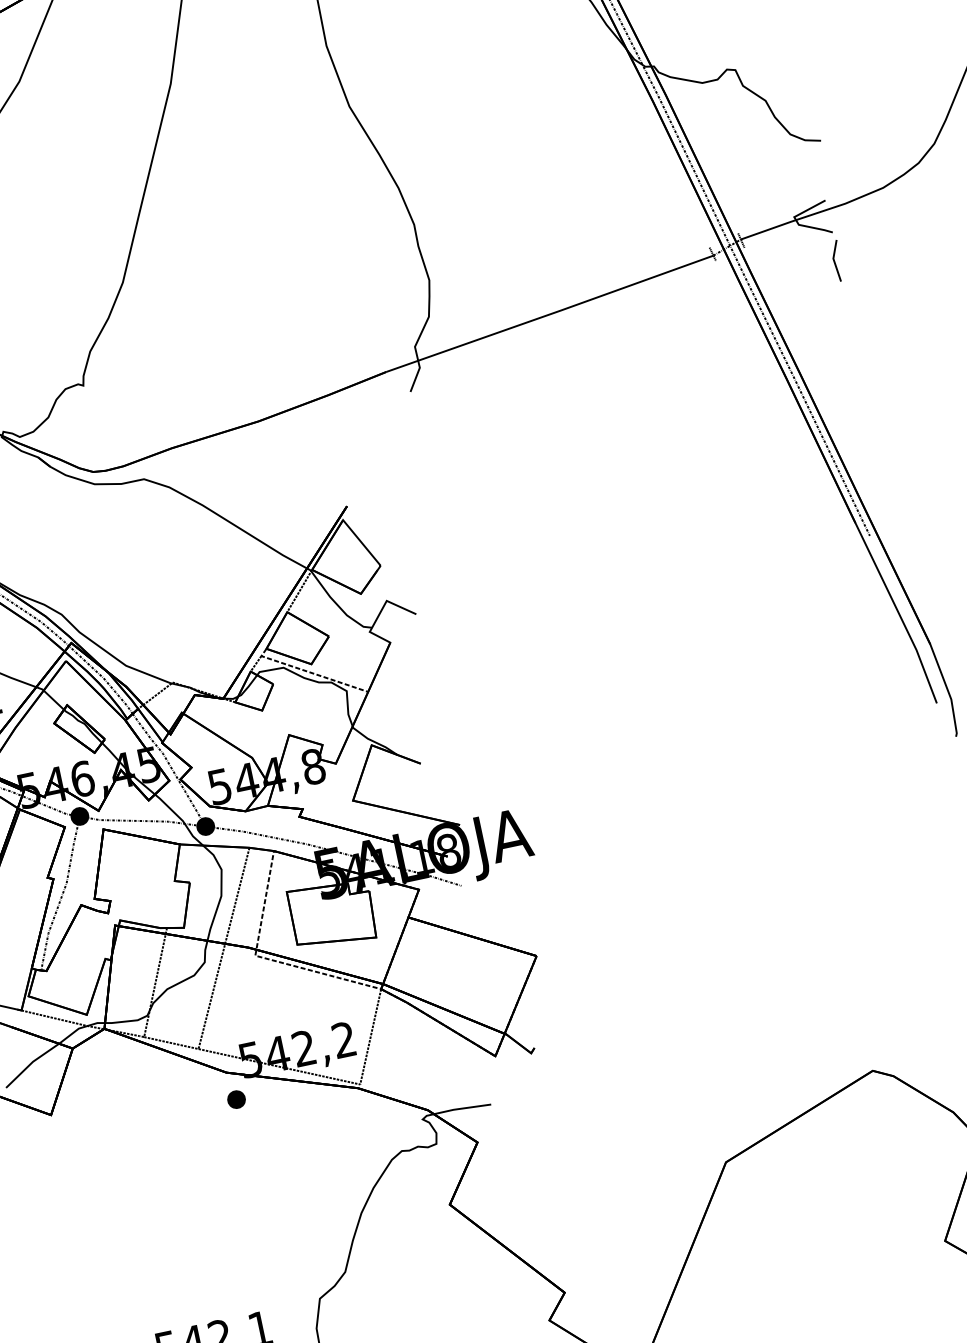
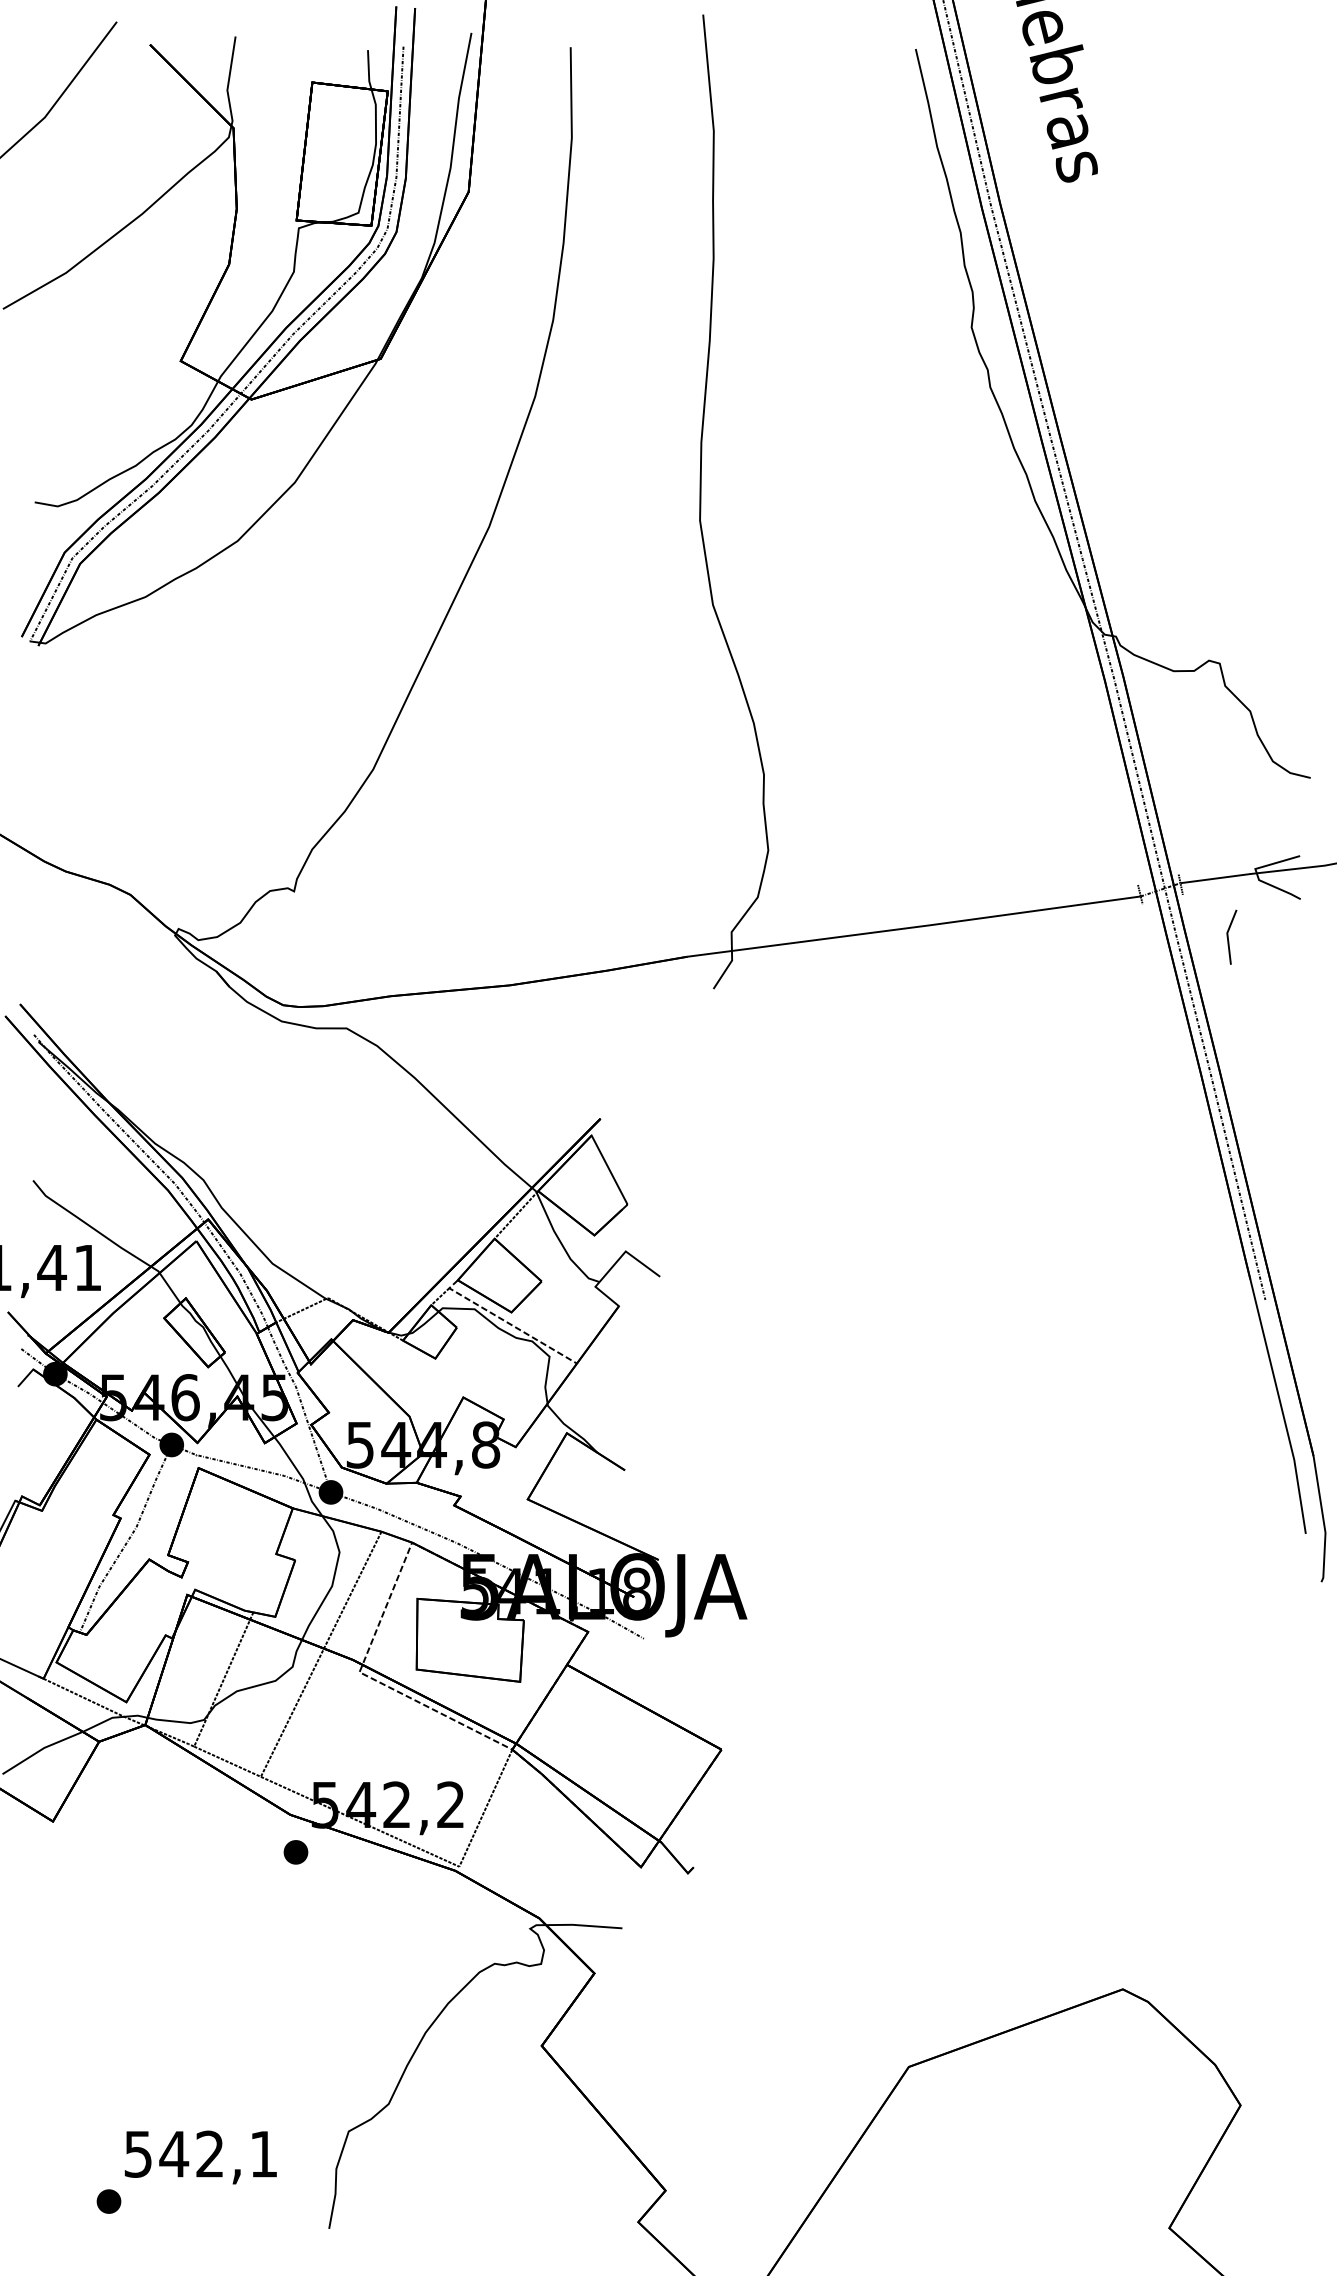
line: (834, 260) -> (1228, 936), moved

